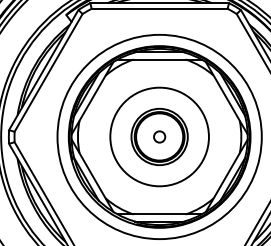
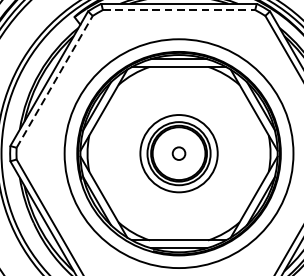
line: (159, 8) -> (178, 9), solid -> dashed
line: (48, 72) -> (54, 81), solid -> dashed
circle: (159, 136) -> (178, 153), size x0.7

